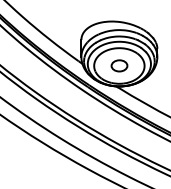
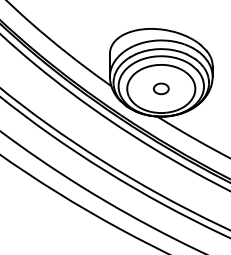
part: (118, 65) -> (160, 88), size x0.7

